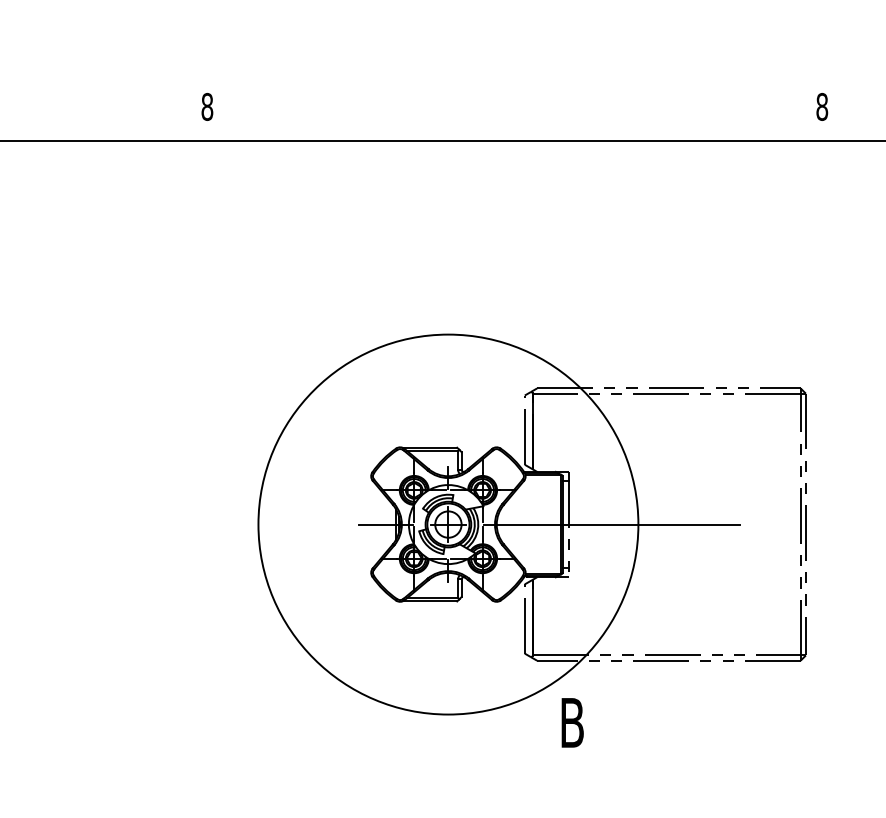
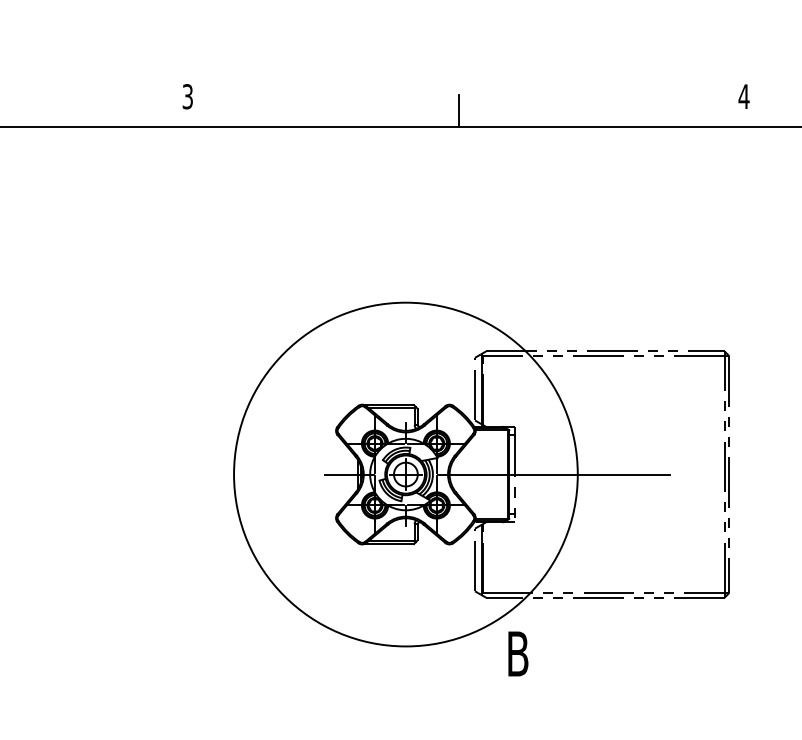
text: (207, 106) -> (187, 96), 8 -> 3
text: (821, 106) -> (743, 96), 8 -> 4
line: (507, 123) -> (459, 111), added

